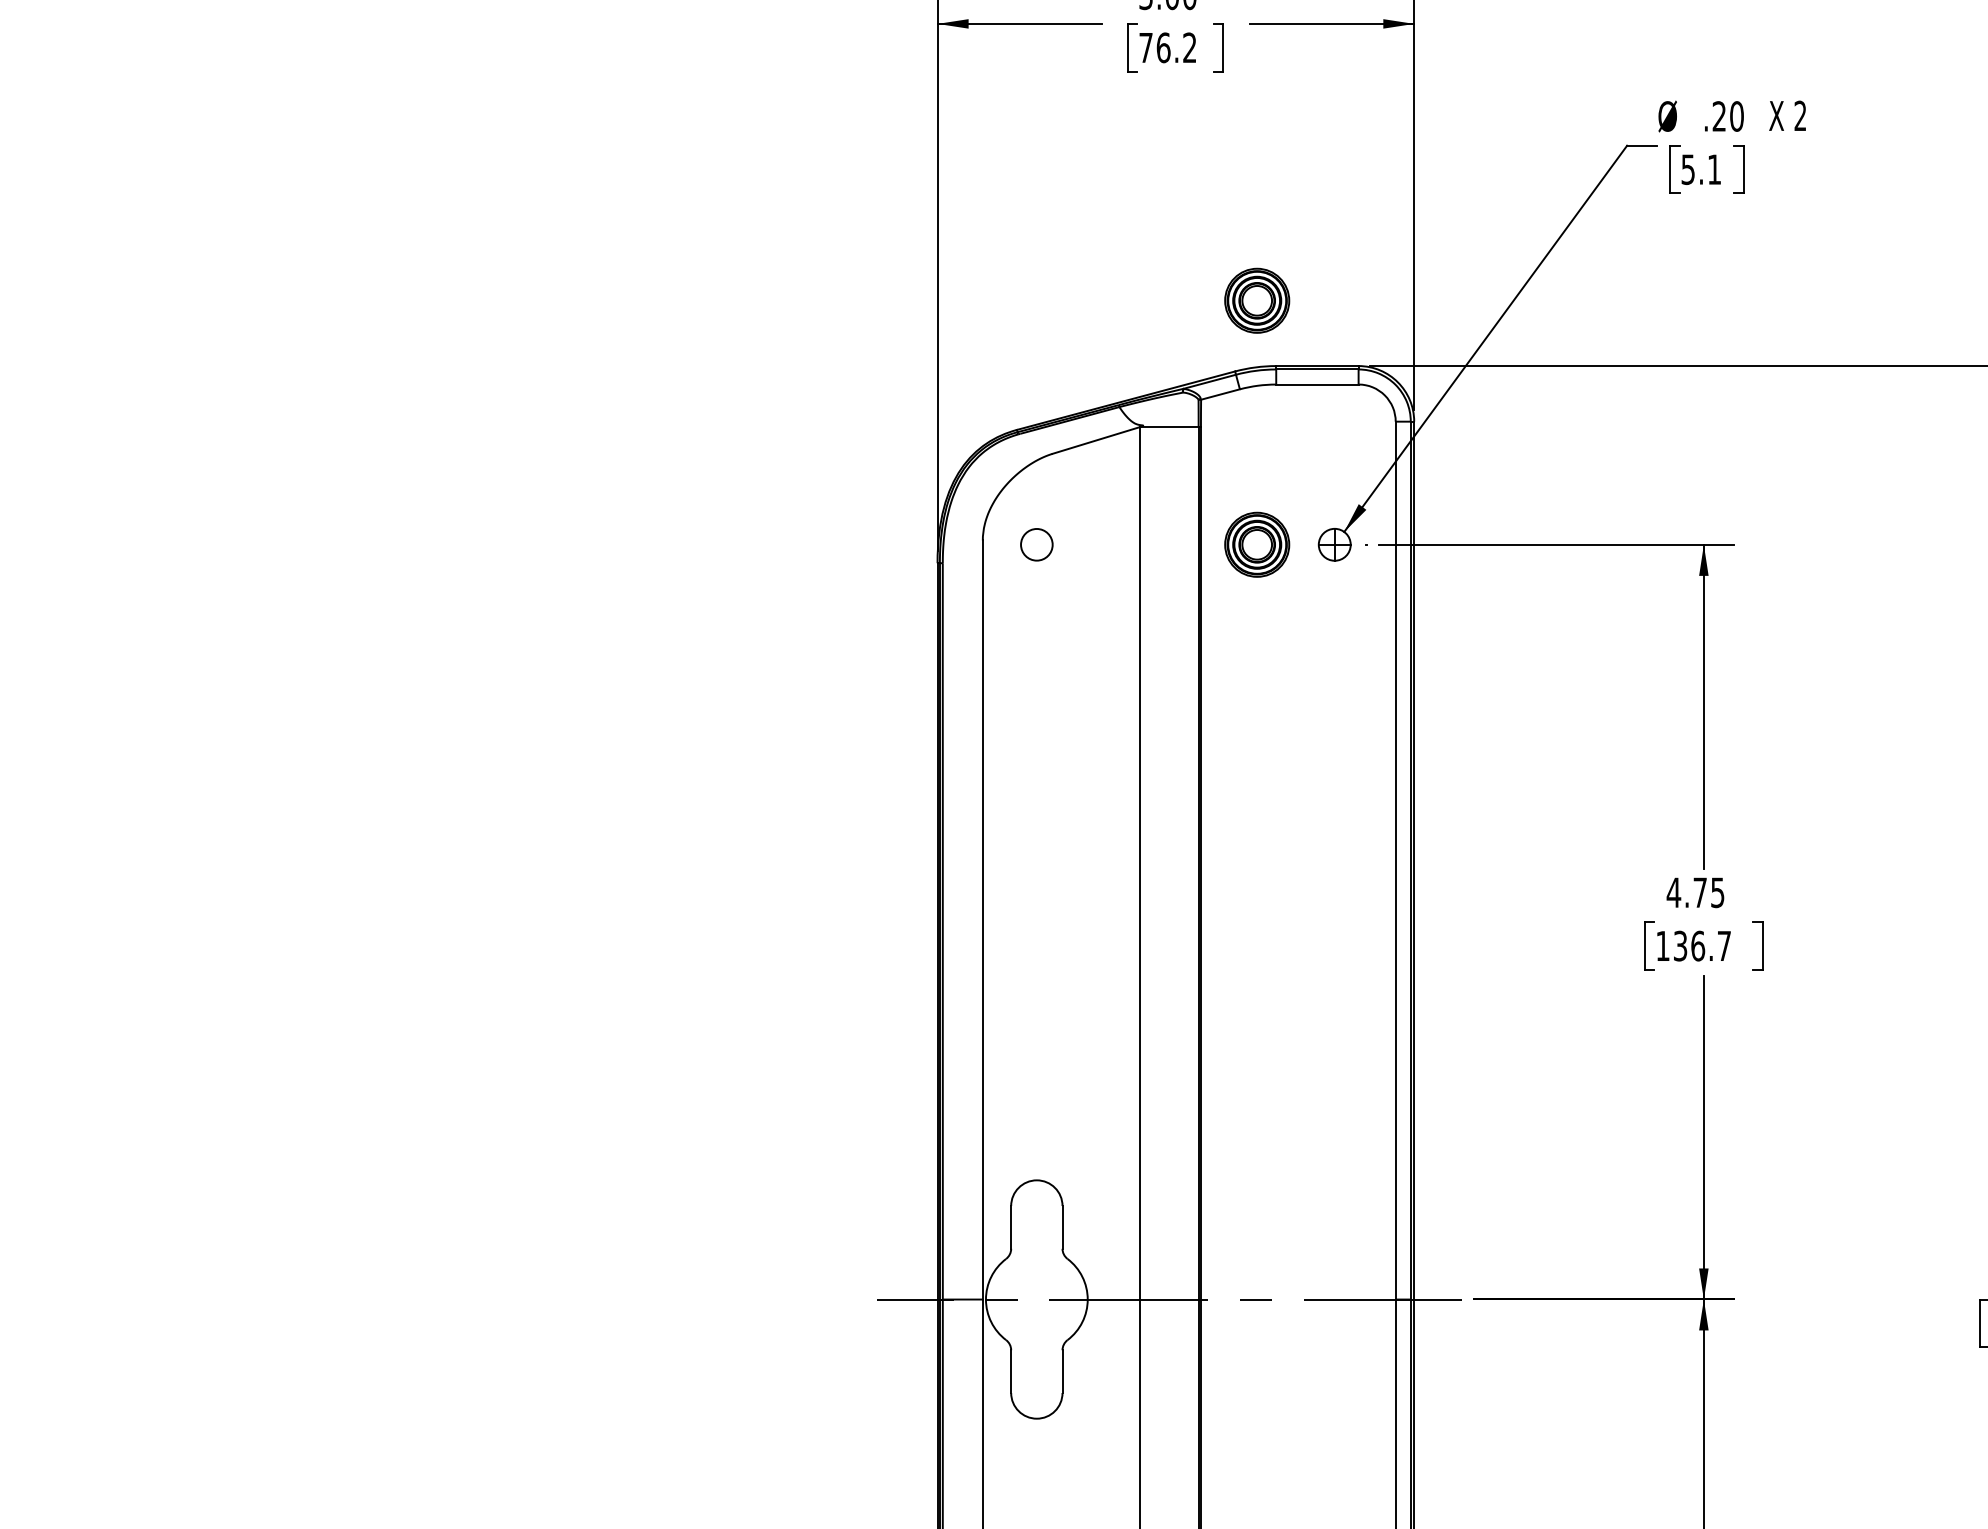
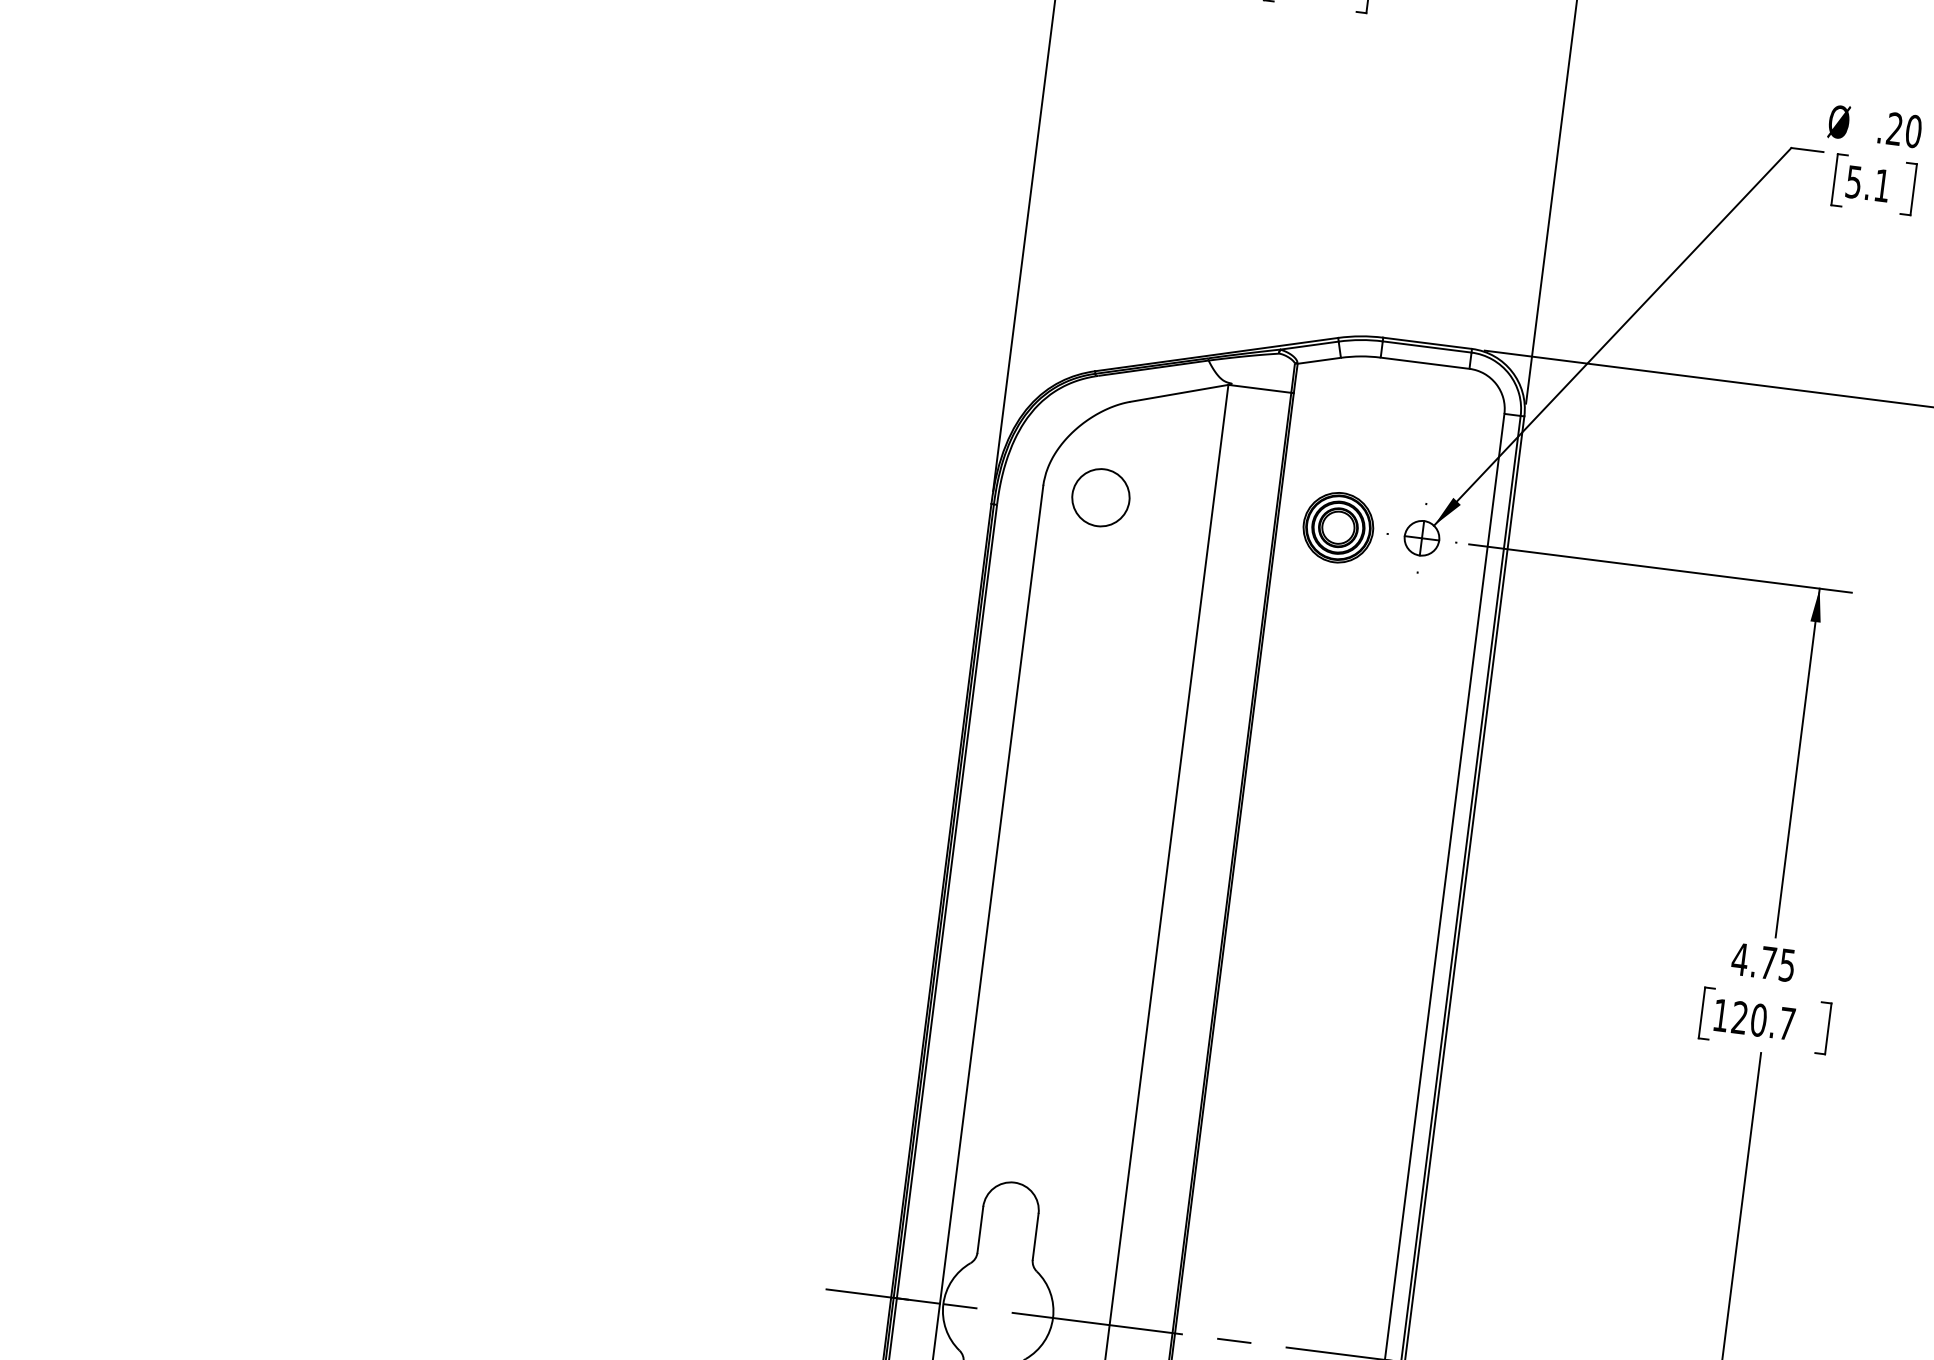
part: (1257, 300) -> (1371, 264), removed
circle: (1036, 544) -> (1100, 497), size x1.67
text: (1689, 945) -> (1749, 1018), 136.7 -> 120.7

